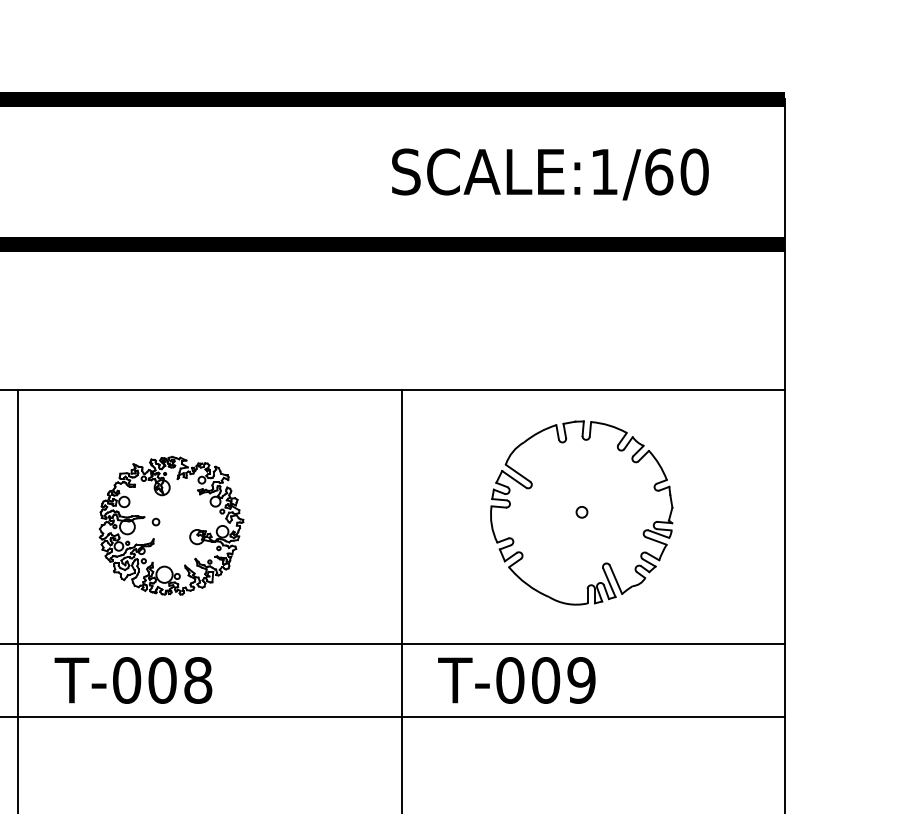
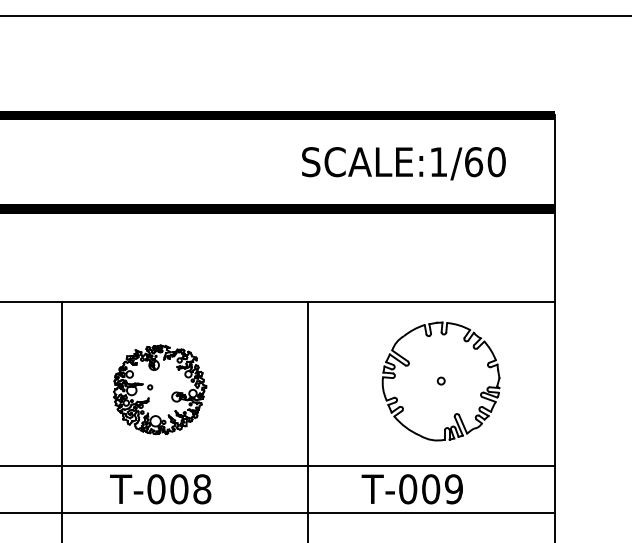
part: (580, 512) -> (440, 381), moved
text: (133, 680) -> (160, 489), moved
text: (515, 680) -> (411, 489), moved

